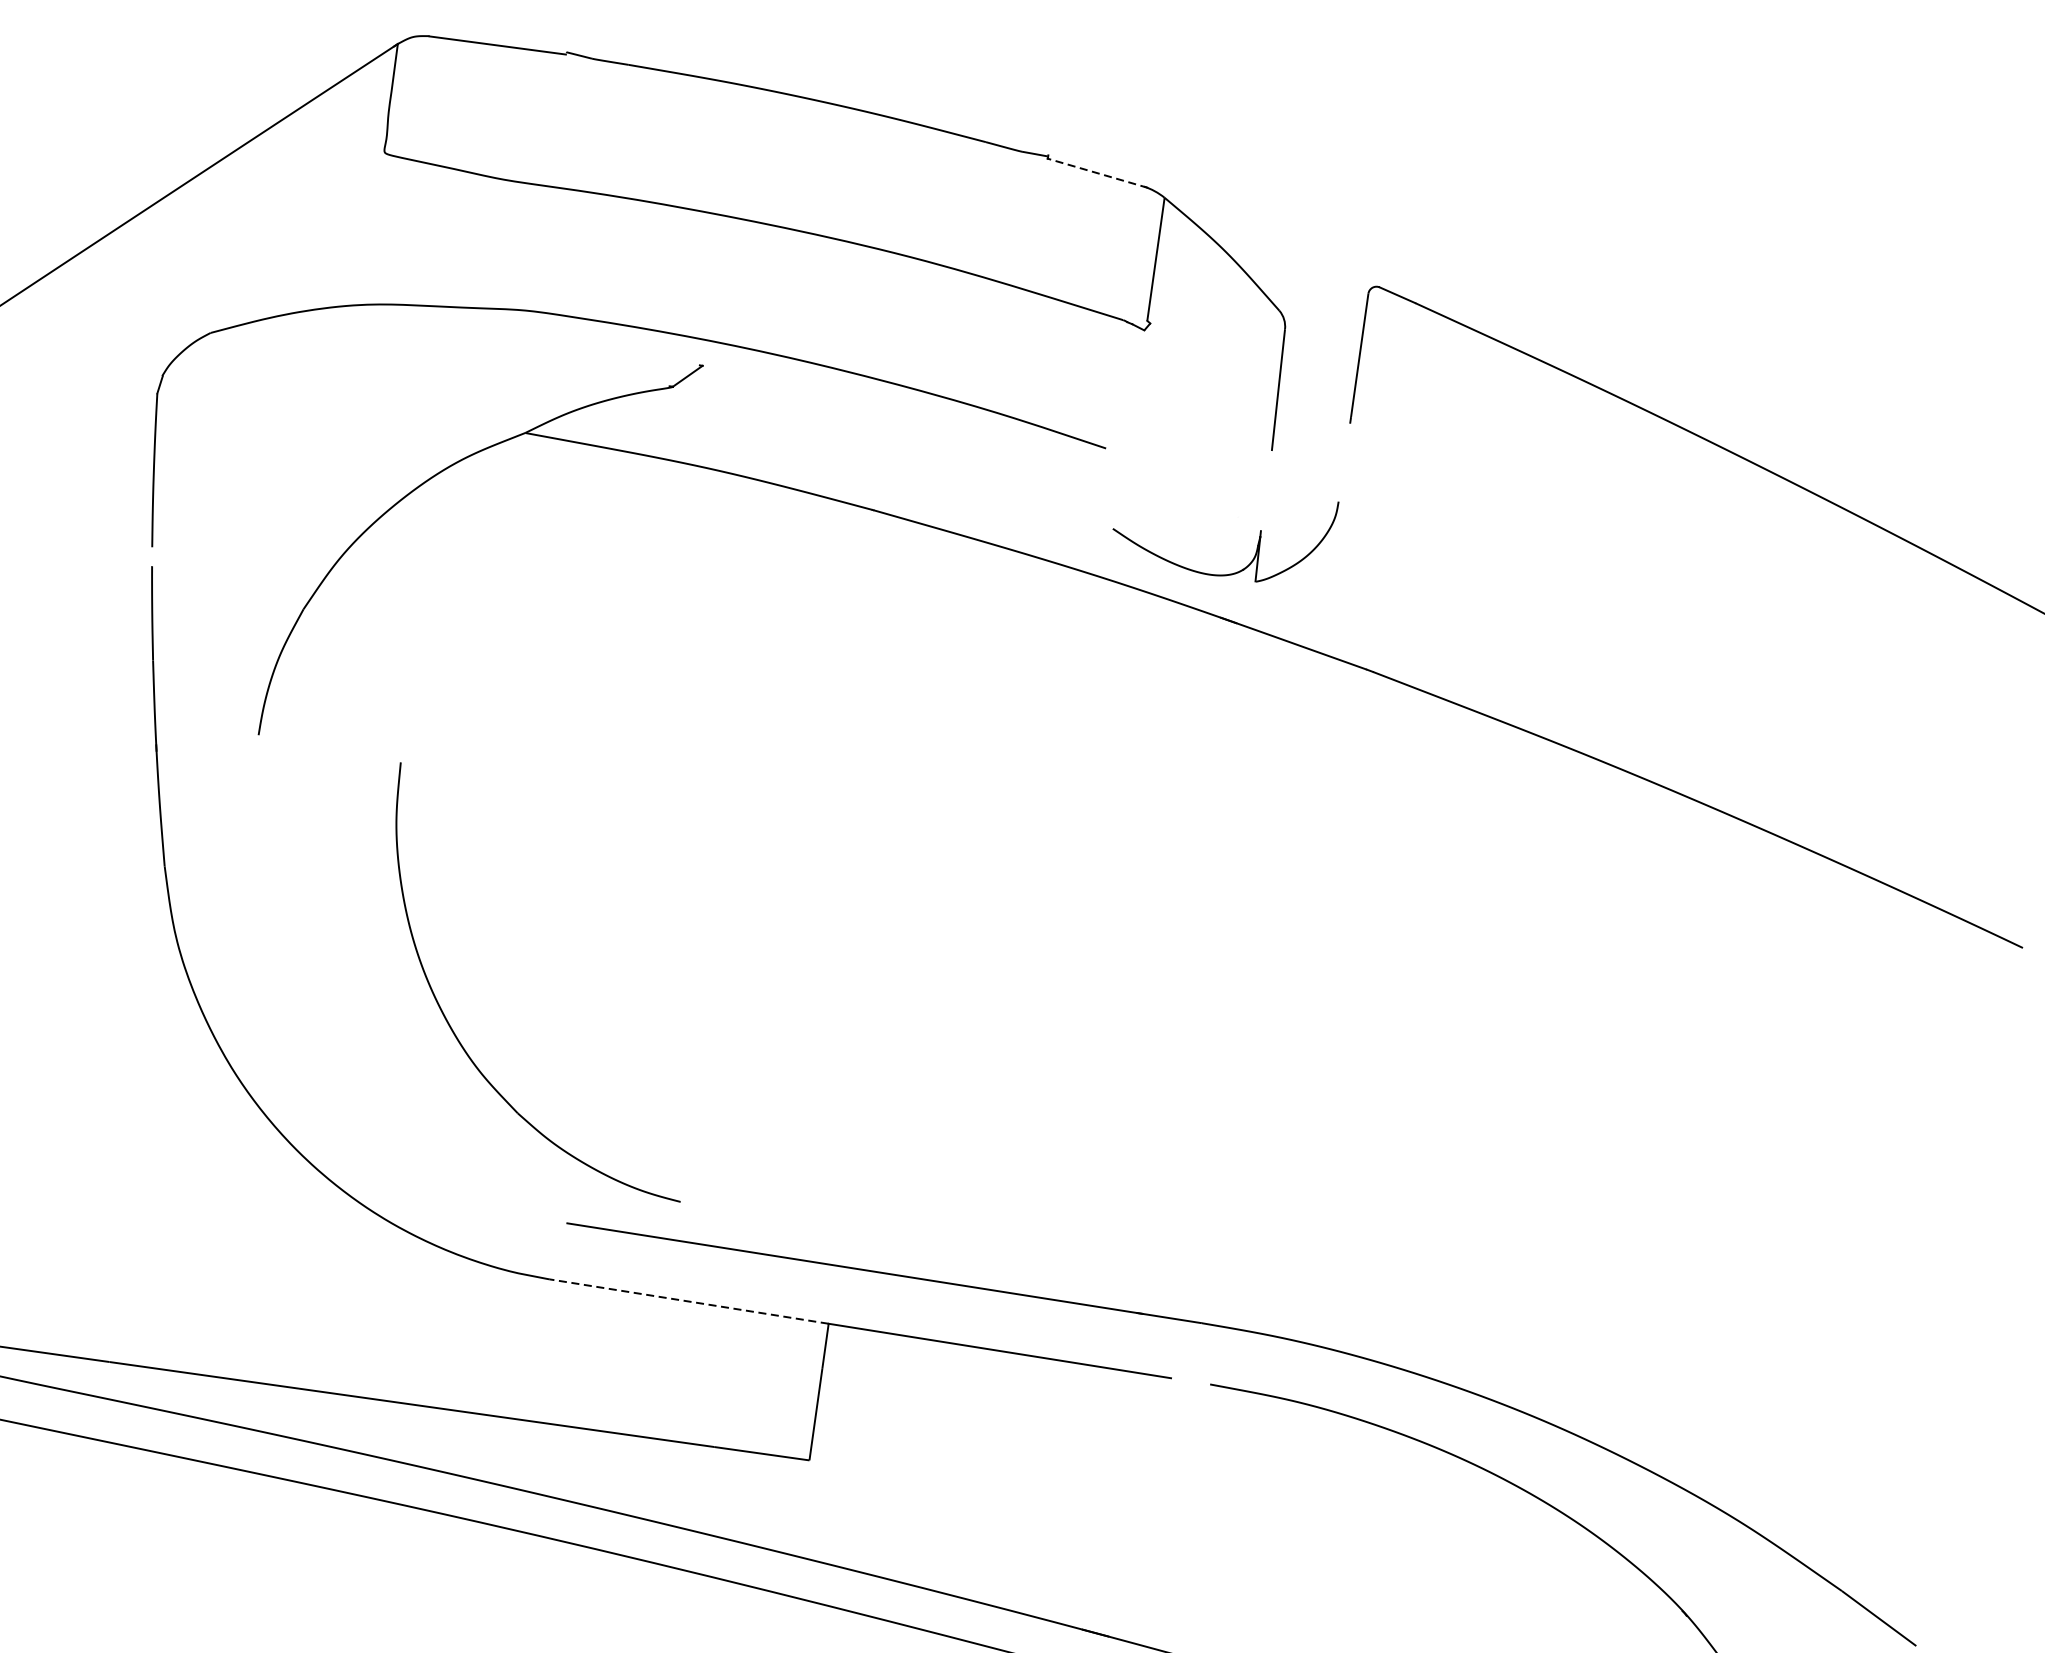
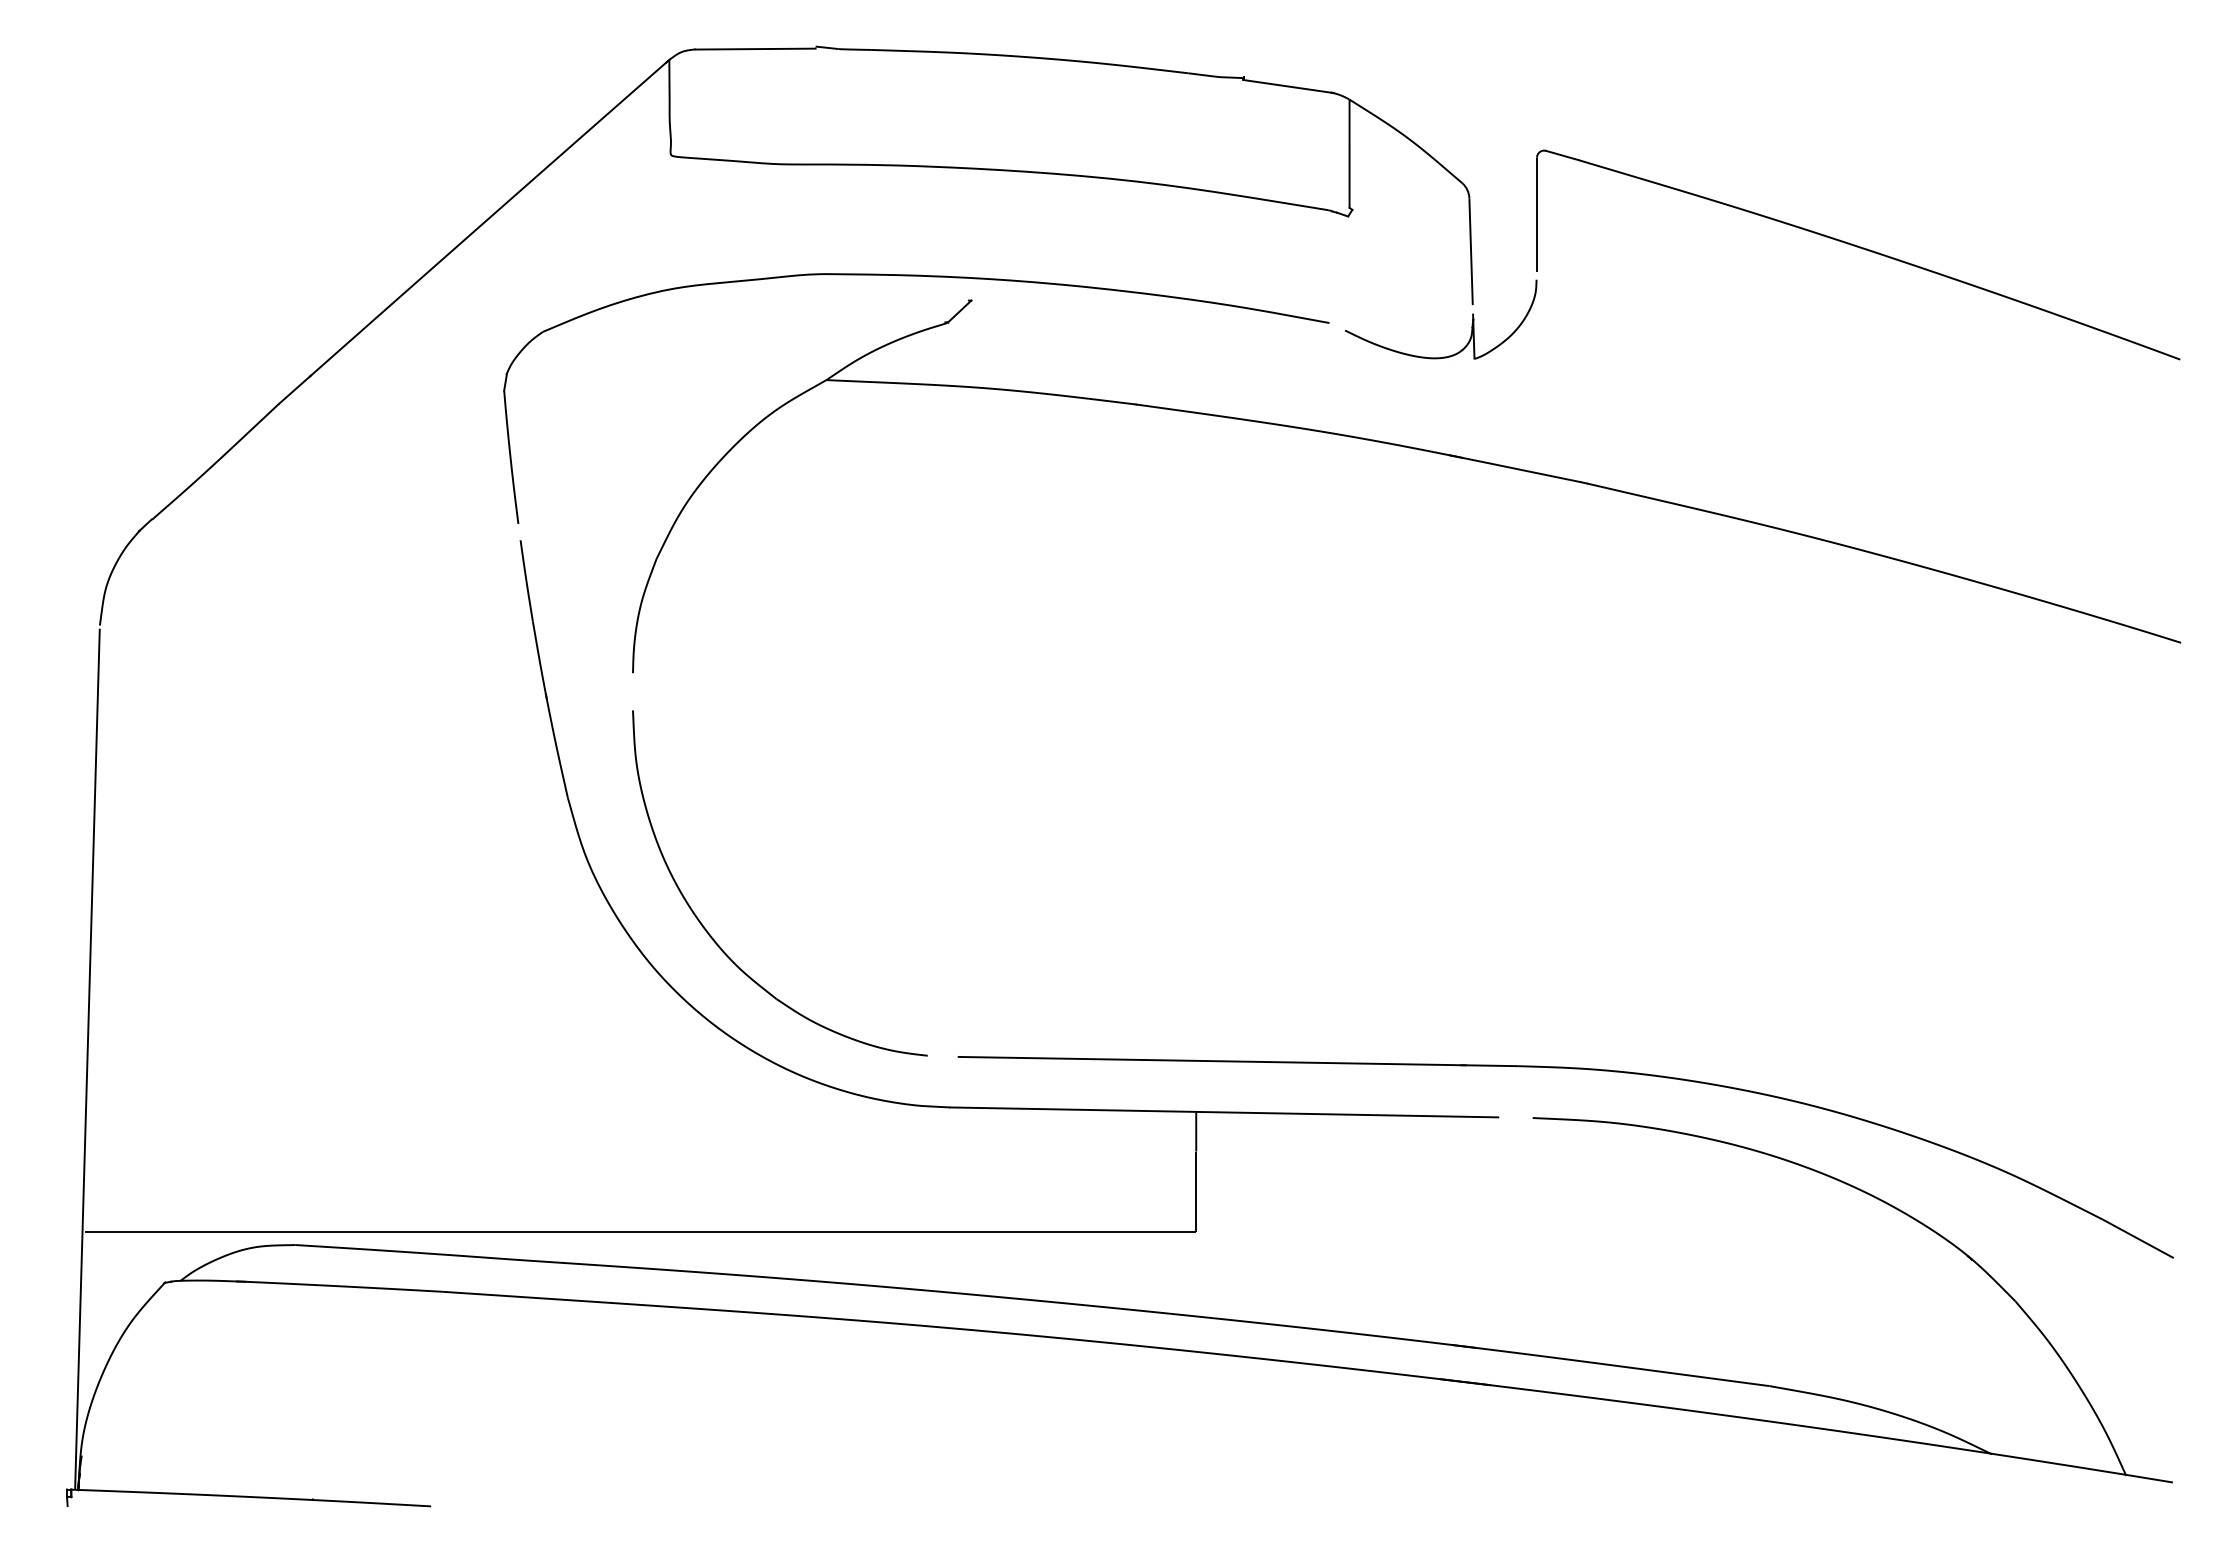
line: (1097, 173) -> (1288, 86), dashed -> solid
part: (1257, 542) -> (1471, 324), moved
part: (454, 1030) -> (711, 935), moved
line: (688, 1301) -> (1072, 1109), dashed -> solid

